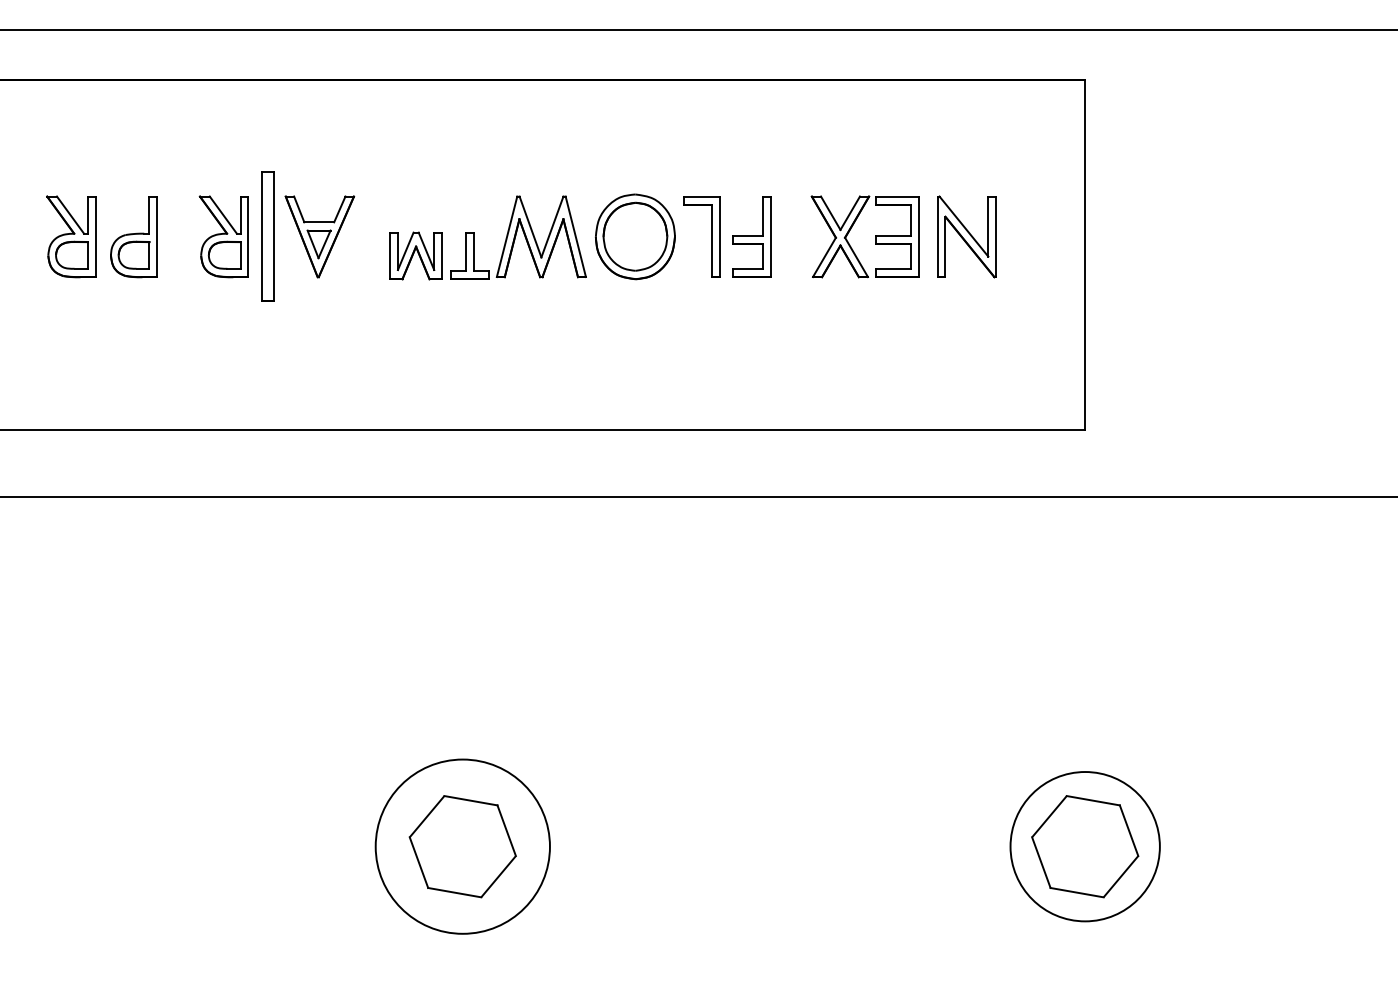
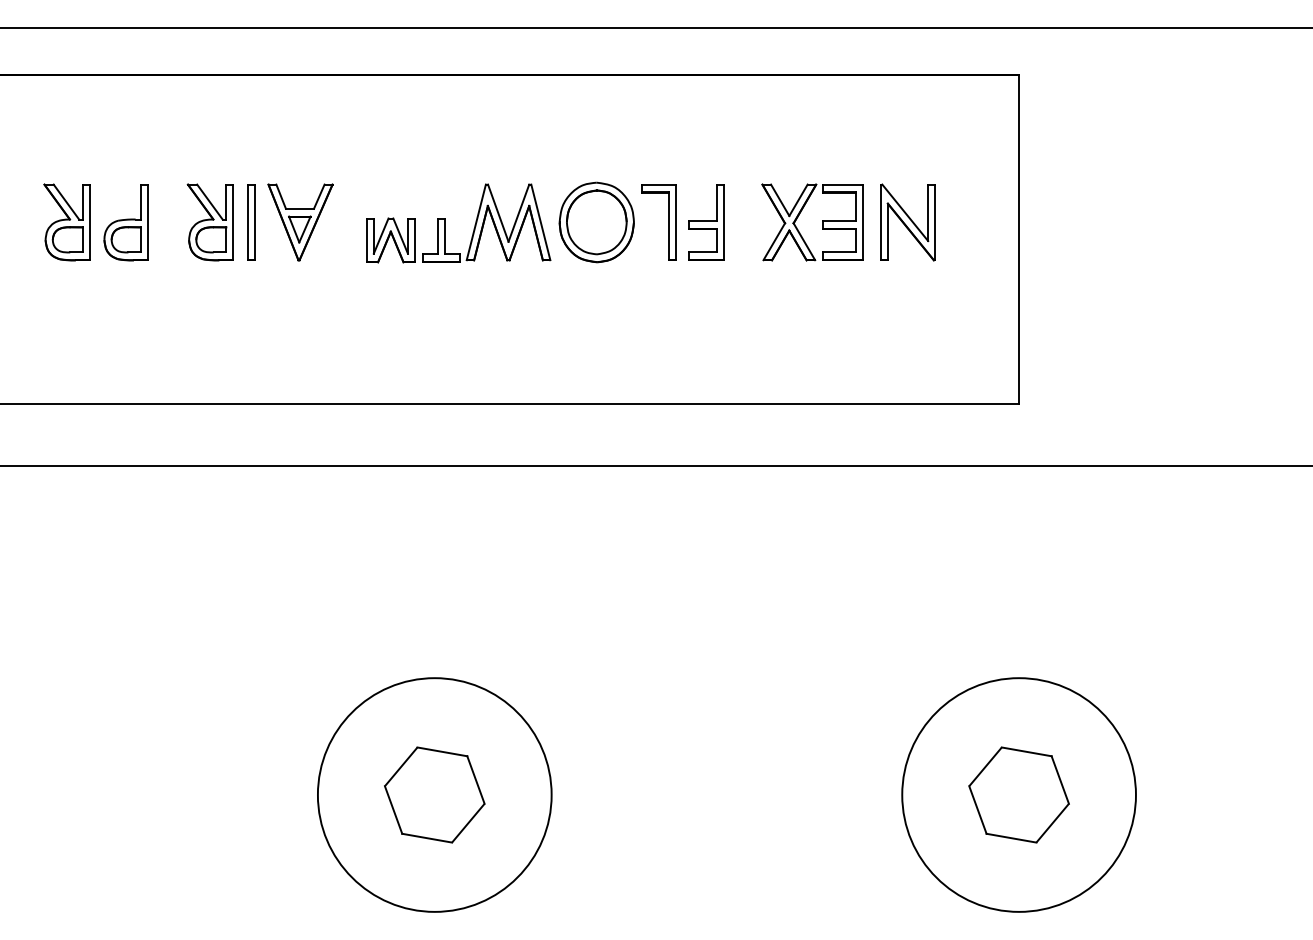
part: (267, 236) -> (251, 222), size x0.62
circle: (462, 846) -> (434, 794), size x1.43
circle: (1084, 846) -> (1018, 794), size x1.67

